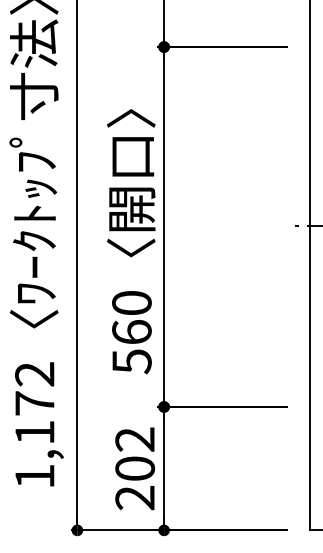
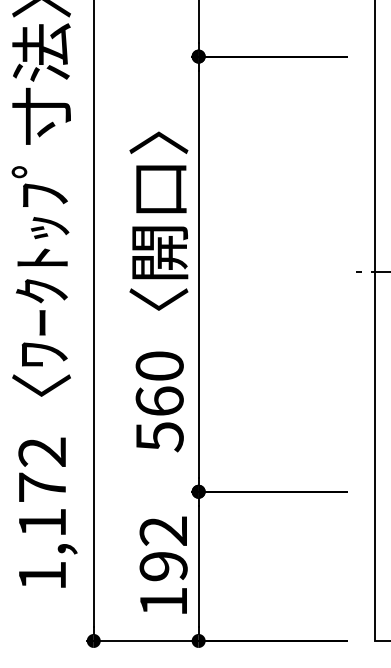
text: (135, 482) -> (163, 583), 202 -> 192

